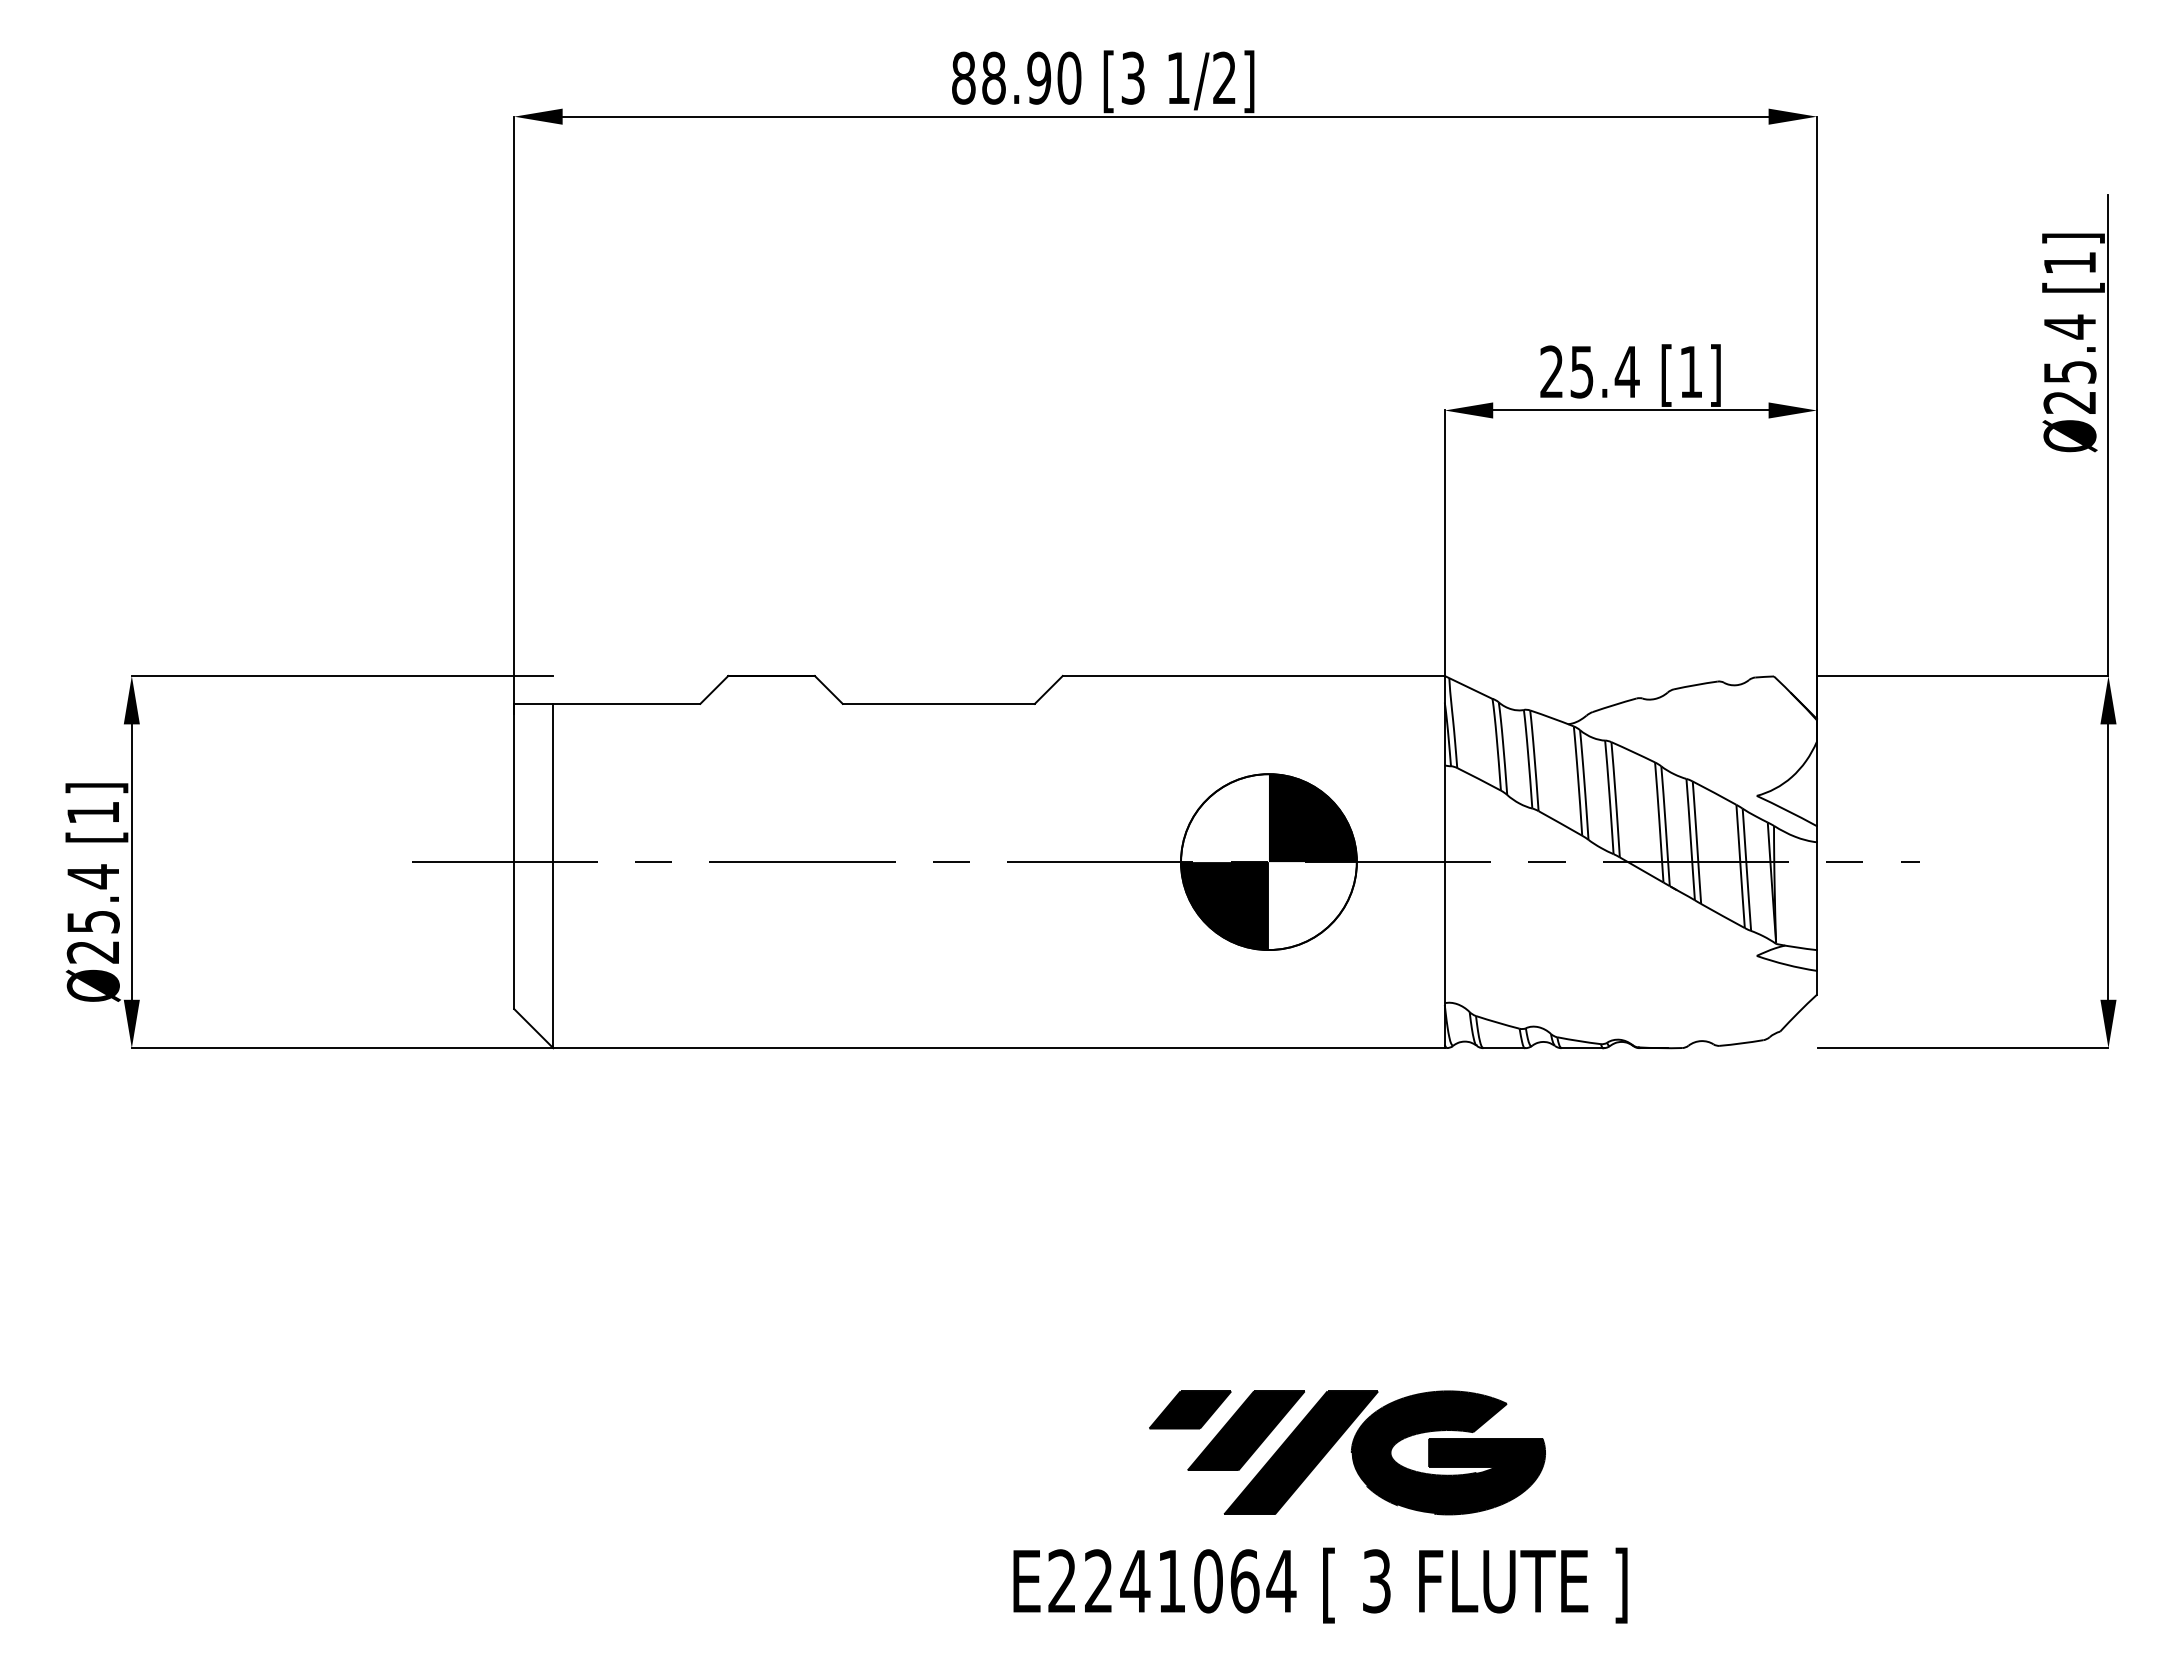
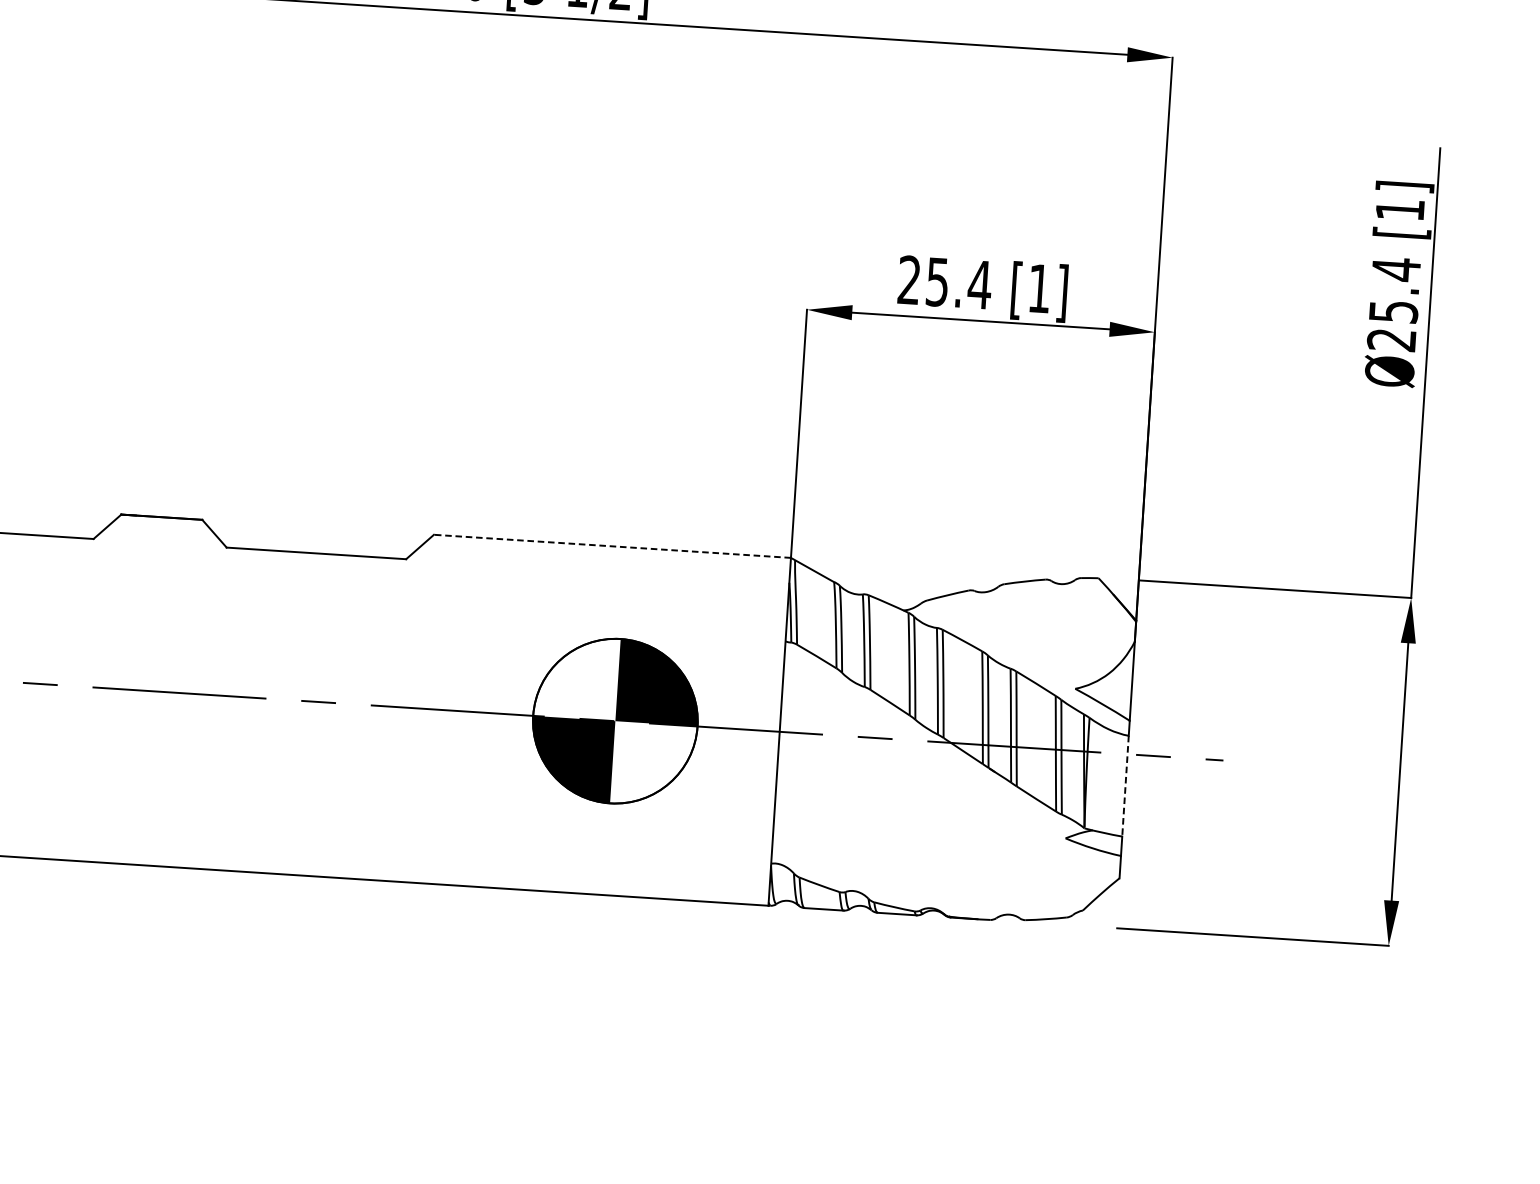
line: (1253, 676) -> (612, 546), solid -> dashed
line: (1817, 896) -> (1125, 786), solid -> dashed

